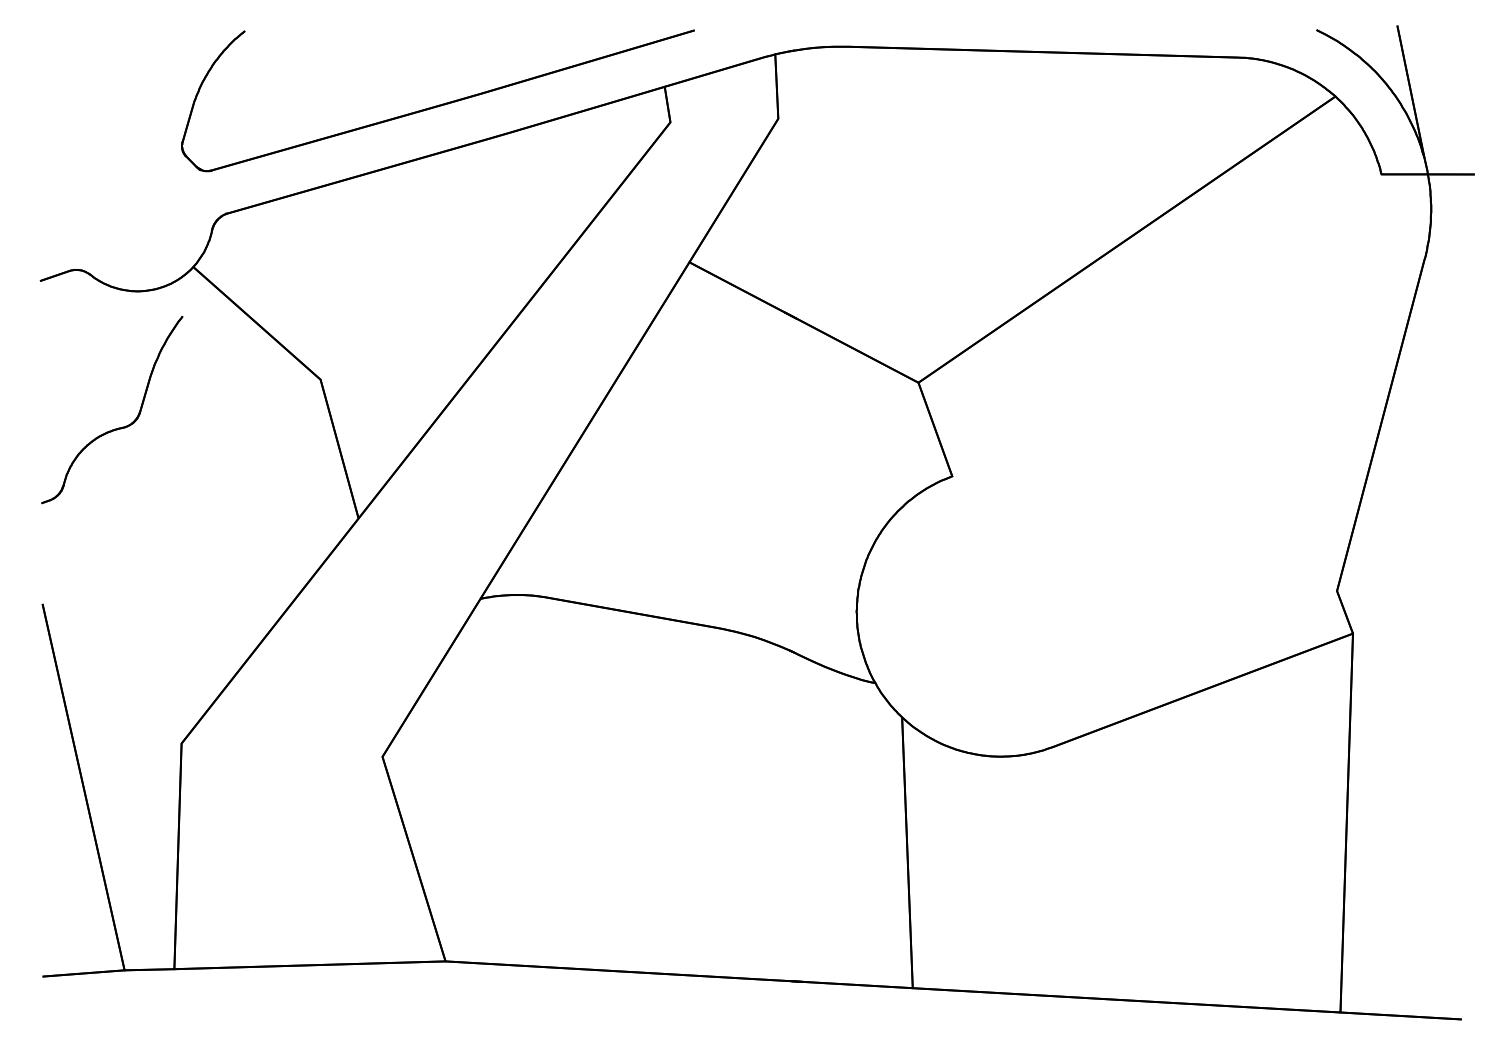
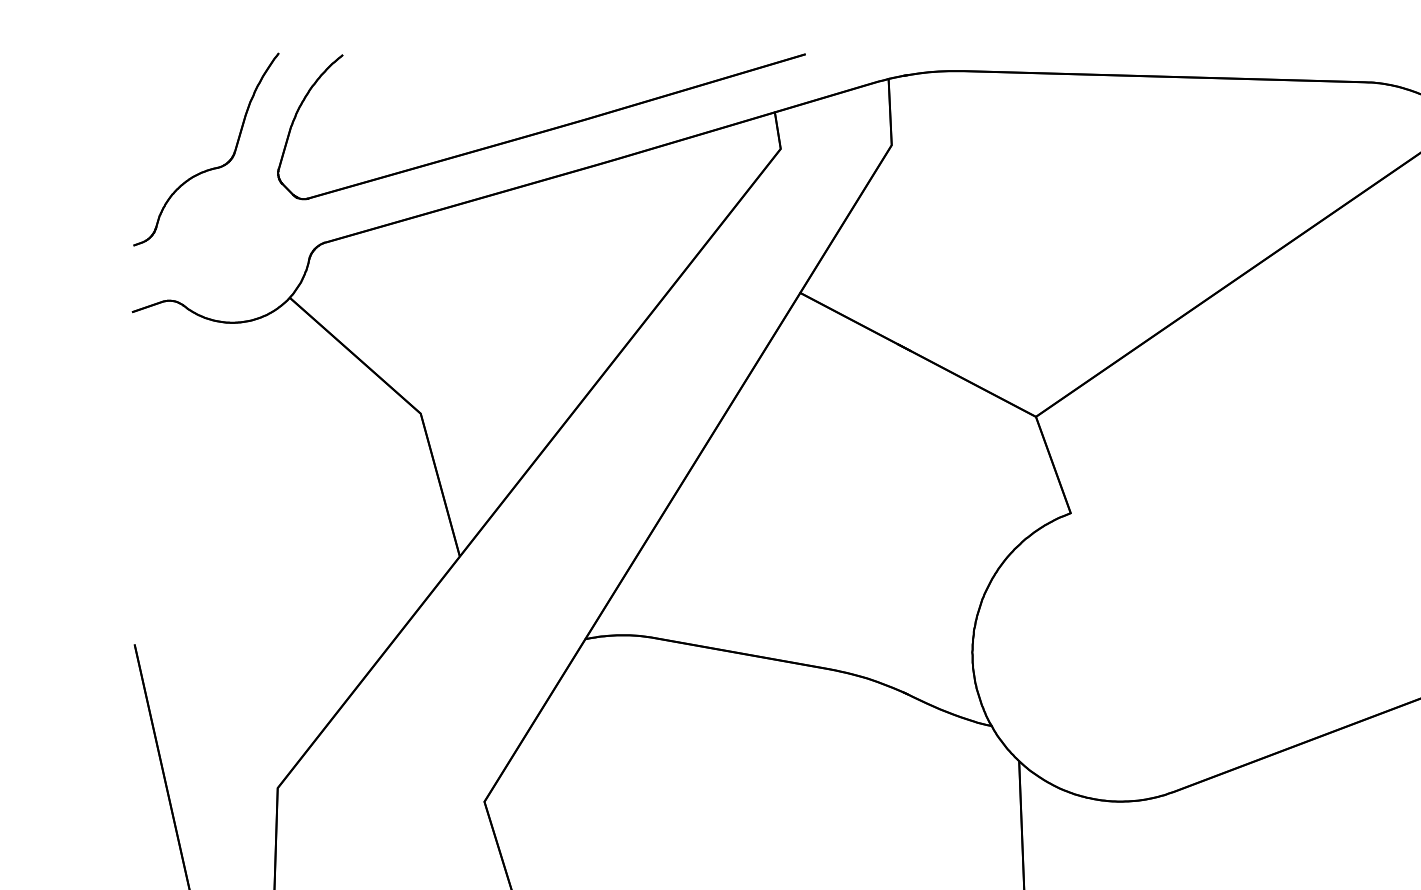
part: (118, 427) -> (212, 167), moved

